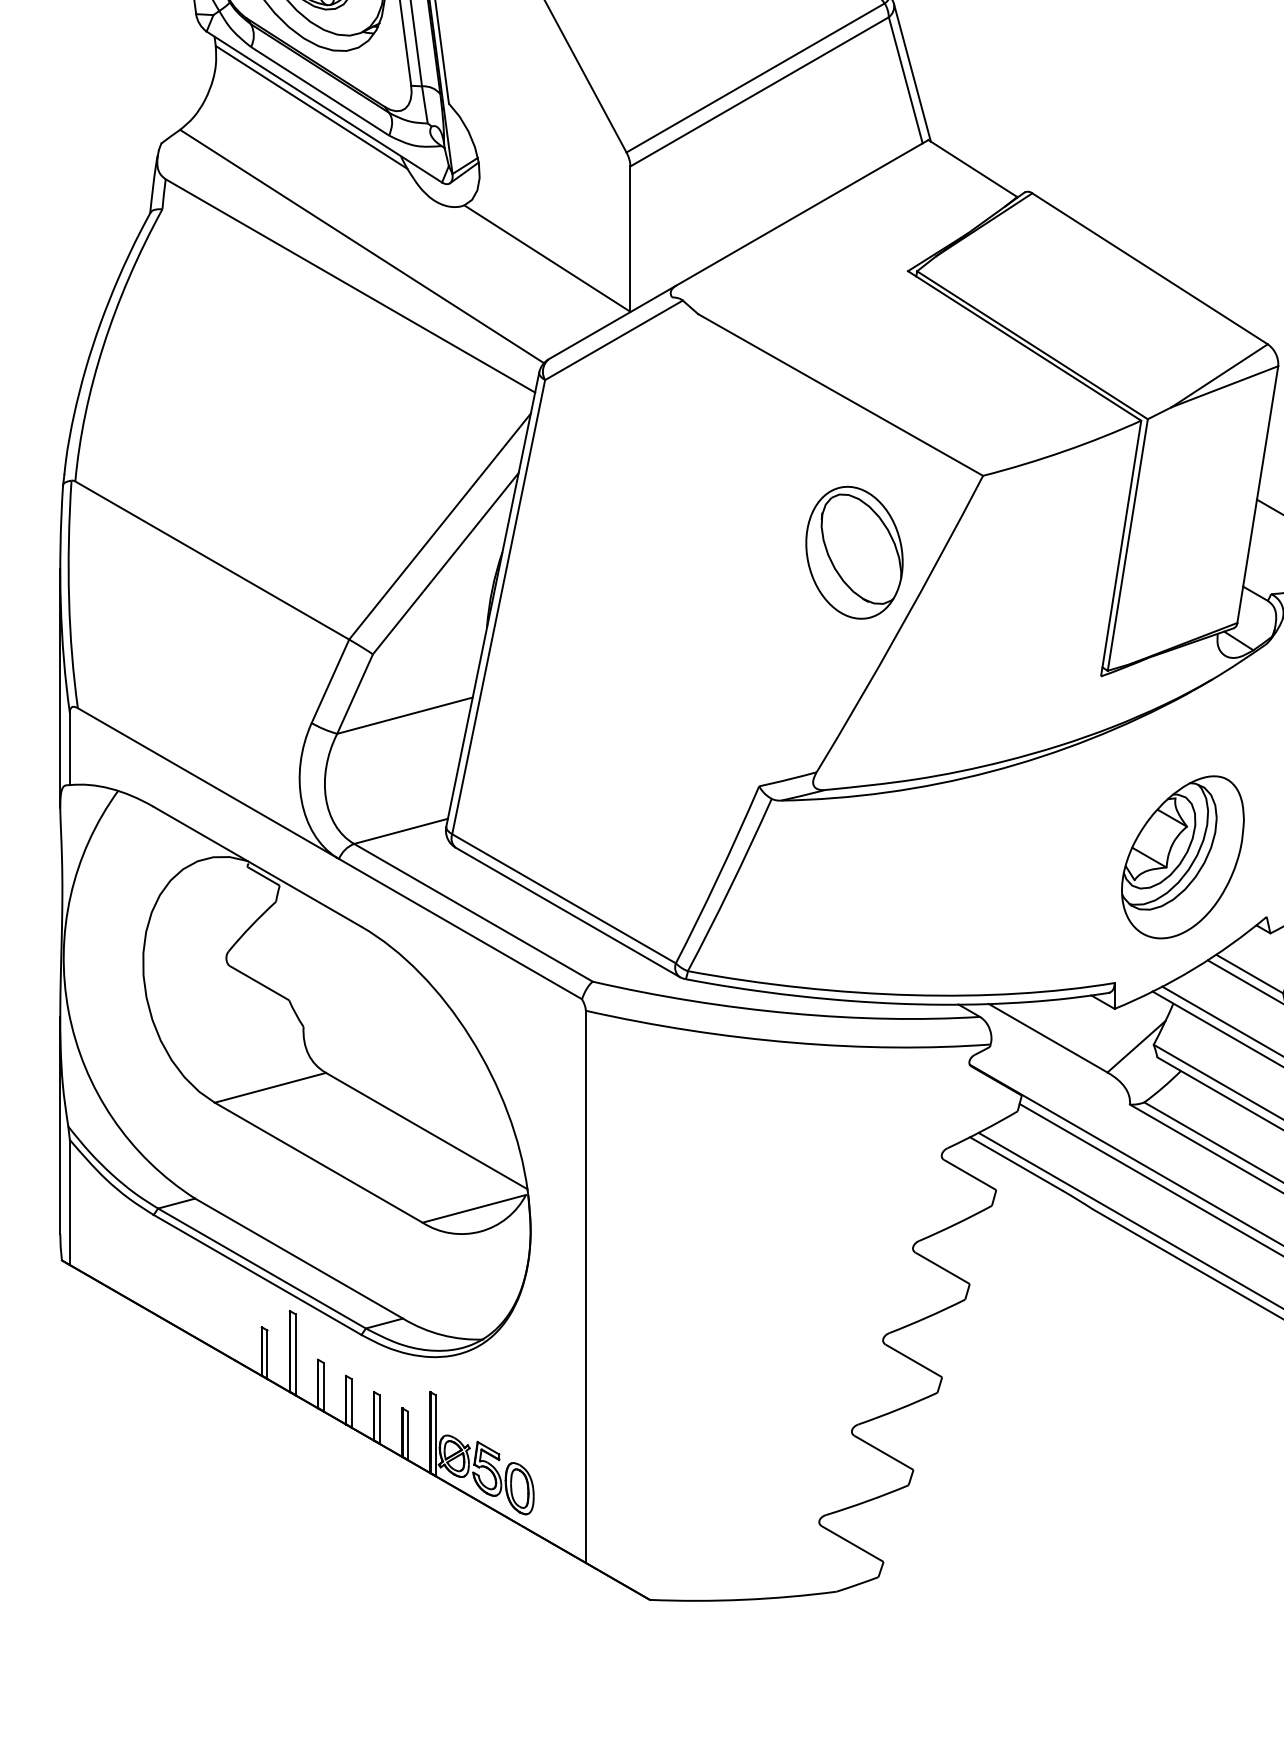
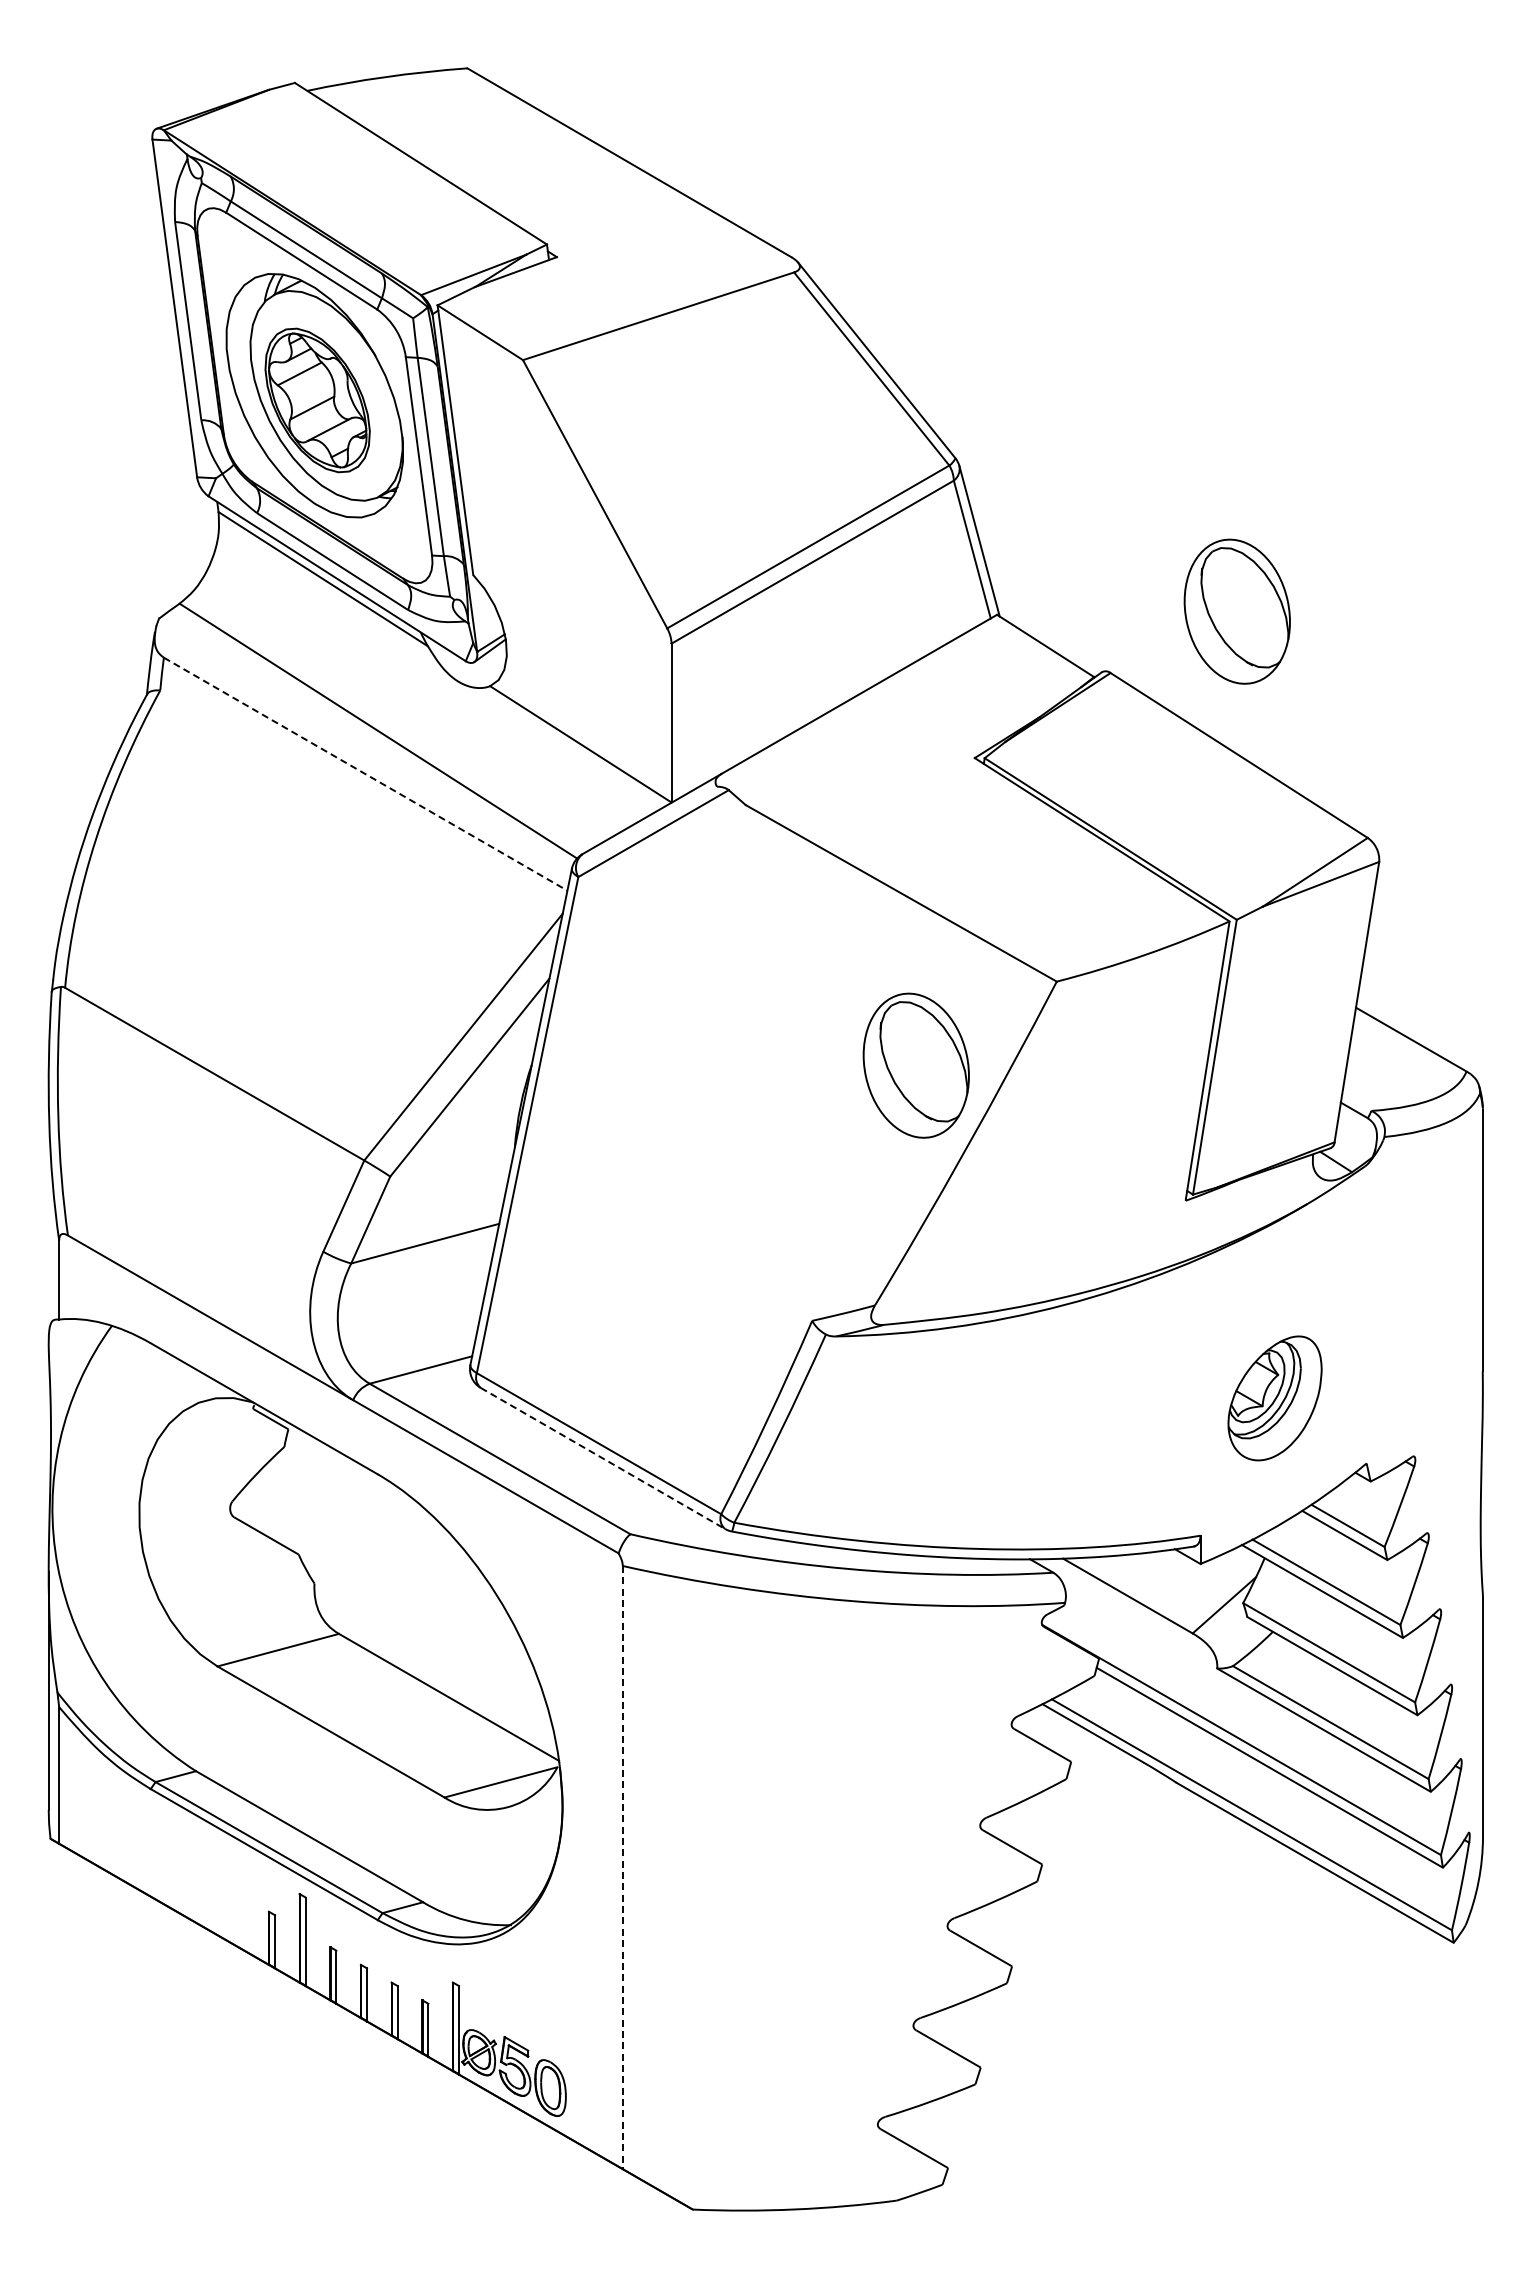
part: (1147, 137) -> (1236, 611), added
line: (350, 286) -> (365, 774), solid -> dashed
line: (60, 688) -> (48, 1213), removed
part: (1182, 857) -> (1274, 1398), size x0.7
line: (568, 912) -> (603, 1458), solid -> dashed
line: (585, 1286) -> (622, 1867), solid -> dashed

